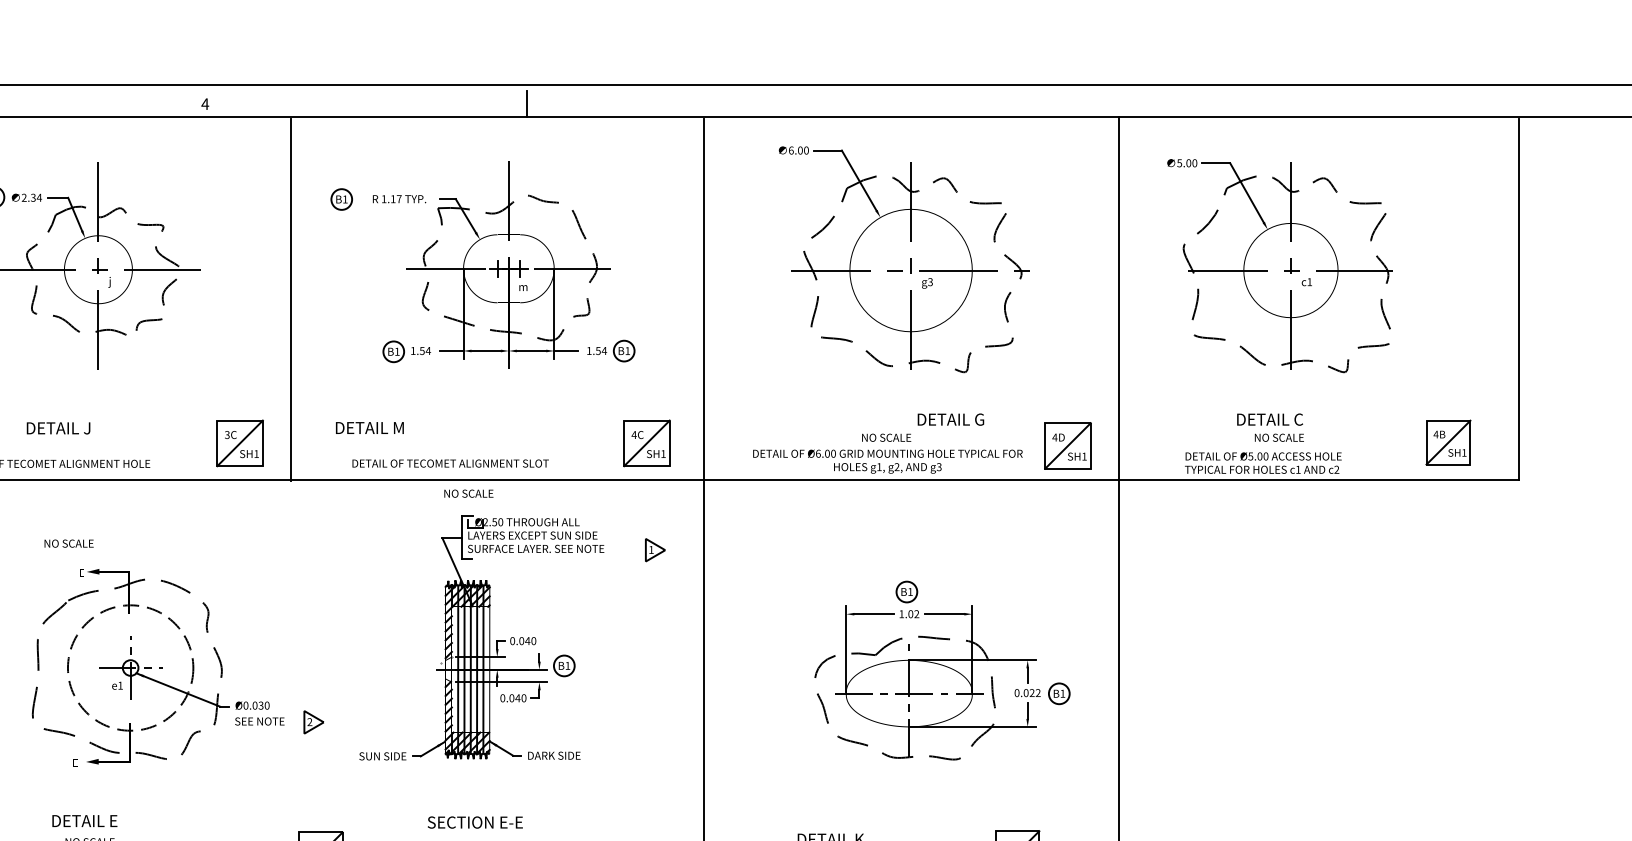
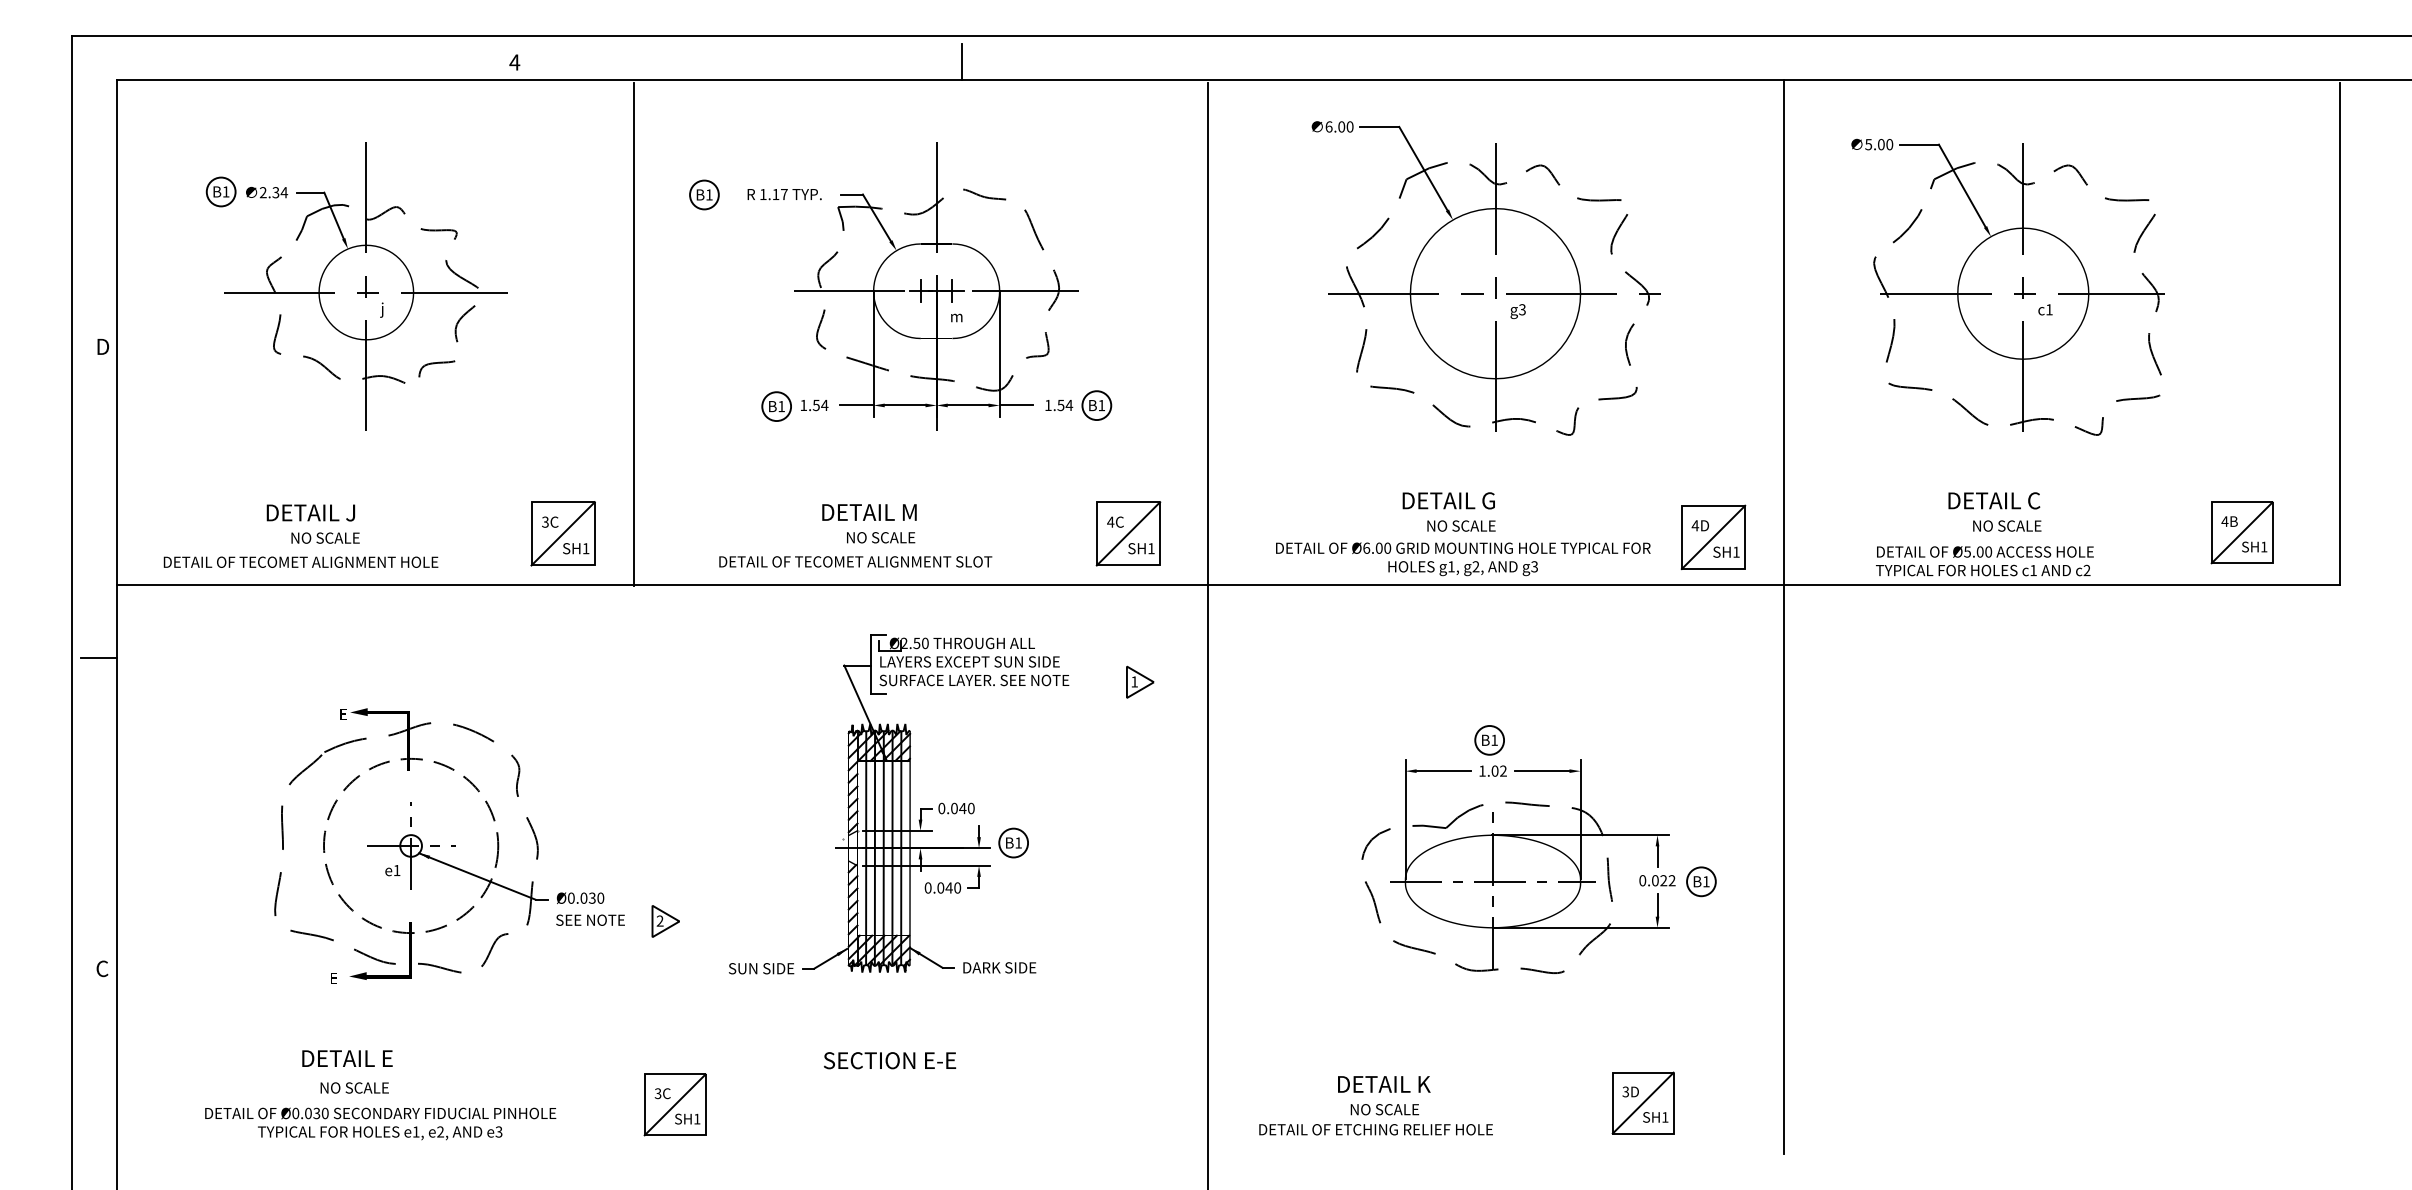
text: (950, 419) -> (1448, 500), moved
text: (369, 428) -> (869, 512), moved
text: (469, 493) -> (881, 537), moved
text: (69, 543) -> (325, 537), moved

